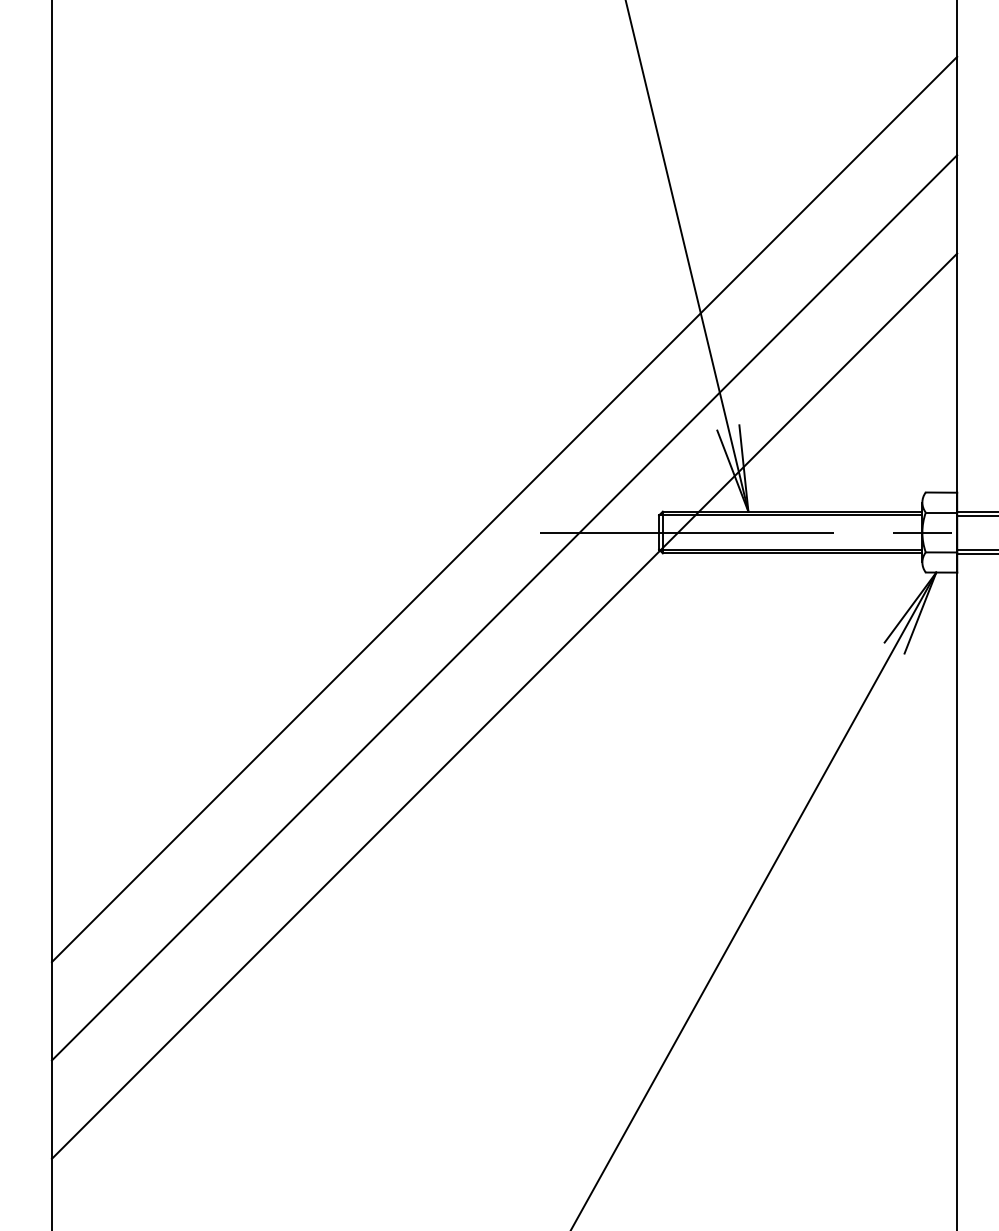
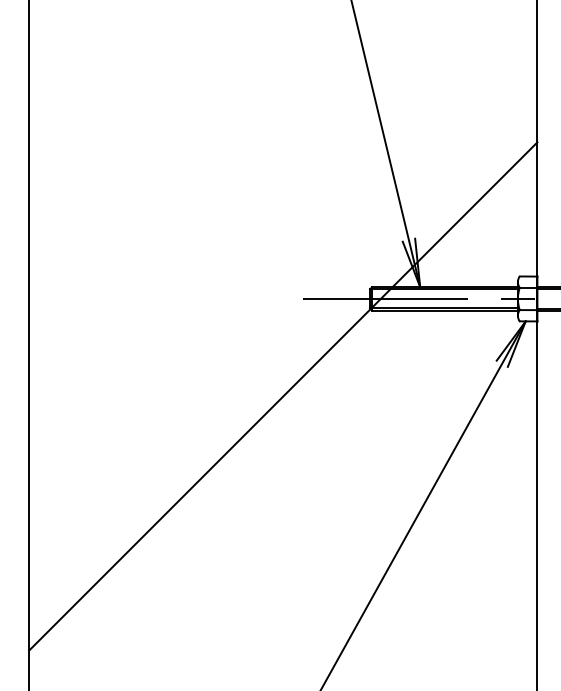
line: (504, 508) -> (283, 285), removed
line: (504, 608) -> (283, 341), removed

